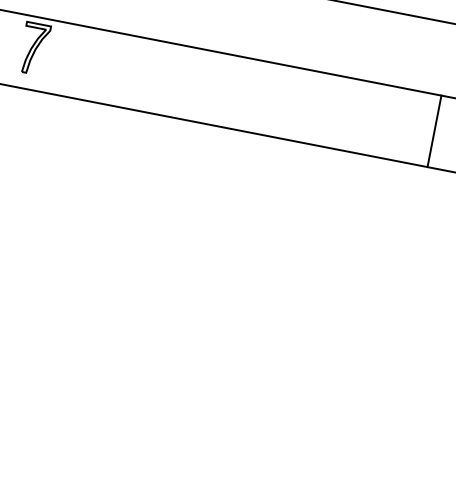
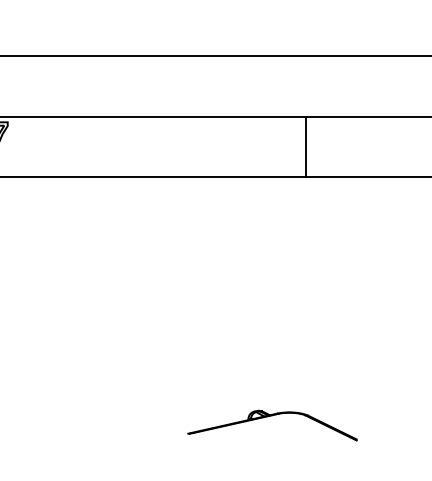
line: (434, 130) -> (305, 146), moved
part: (296, 435) -> (272, 416), added

